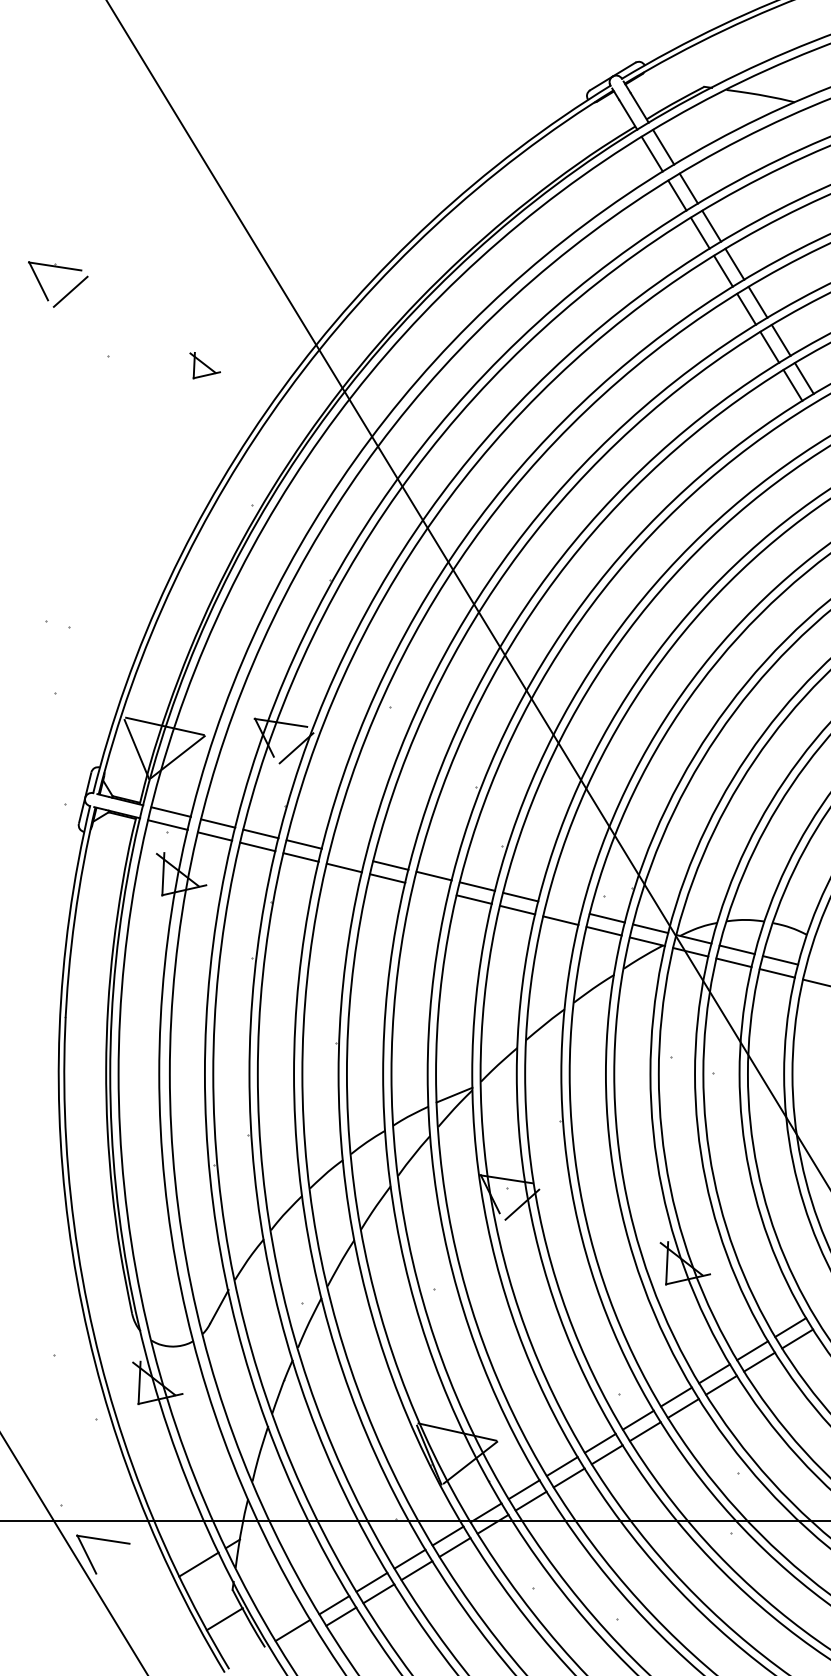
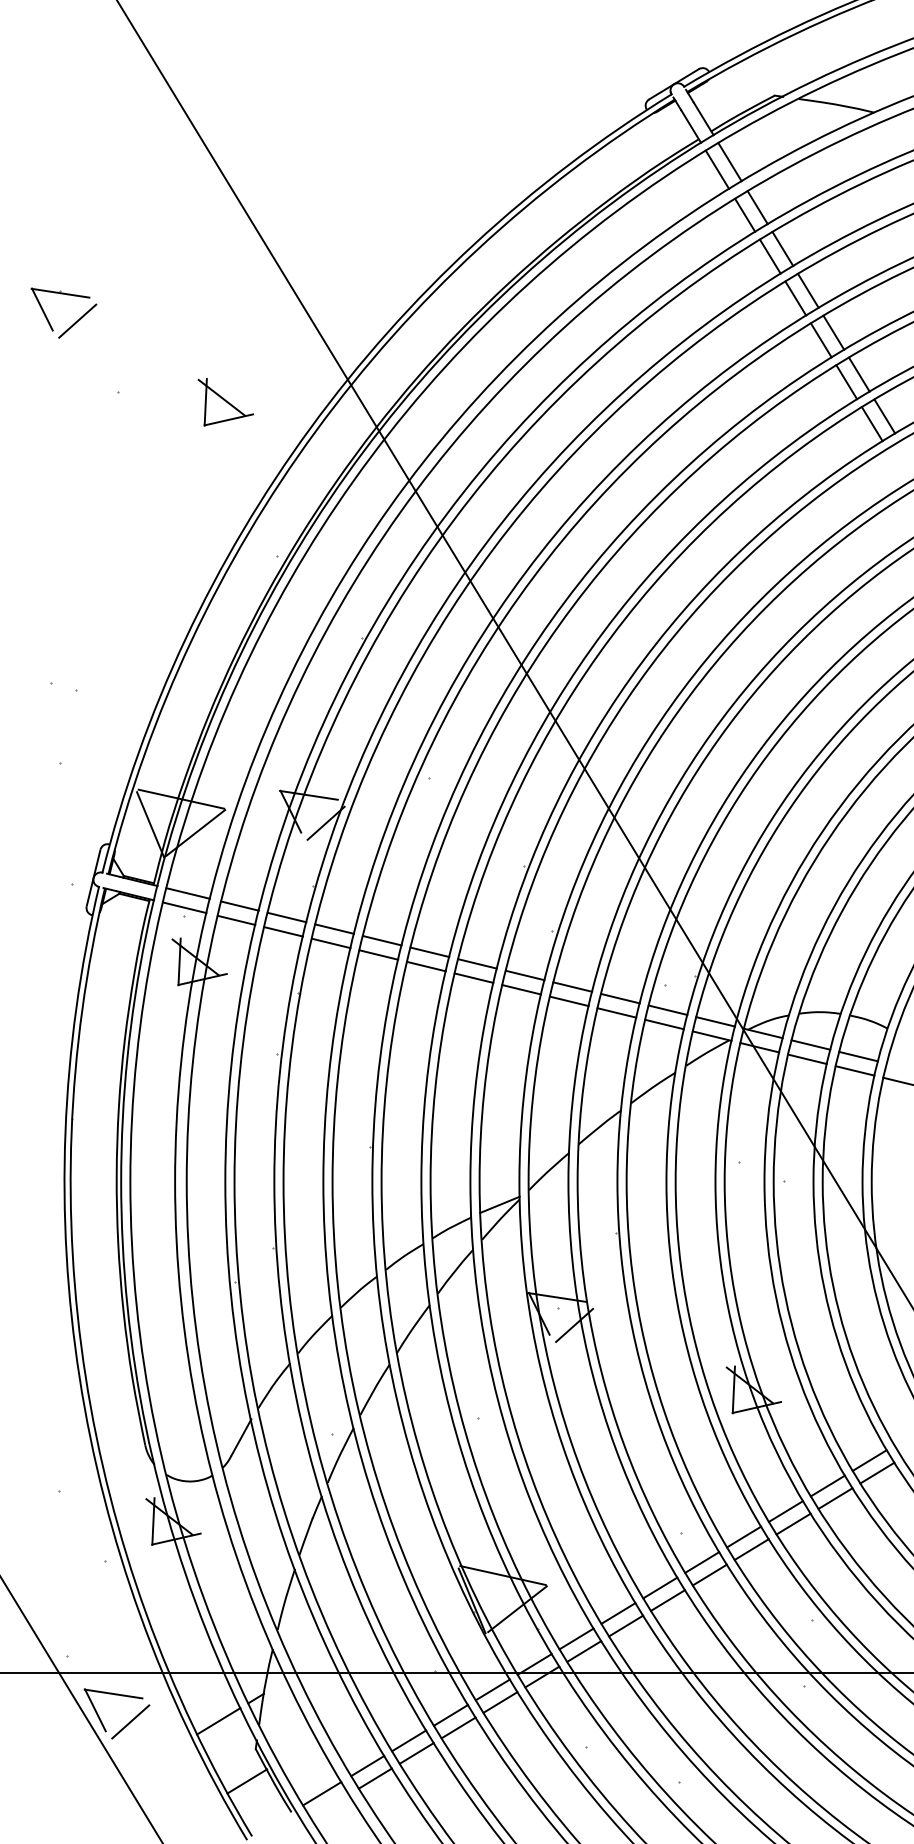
part: (205, 365) -> (225, 402), size x1.67
line: (346, 854) -> (381, 940), added
line: (430, 888) -> (473, 977), added
line: (564, 907) -> (620, 998), added
line: (118, 1564) -> (130, 1721), added

